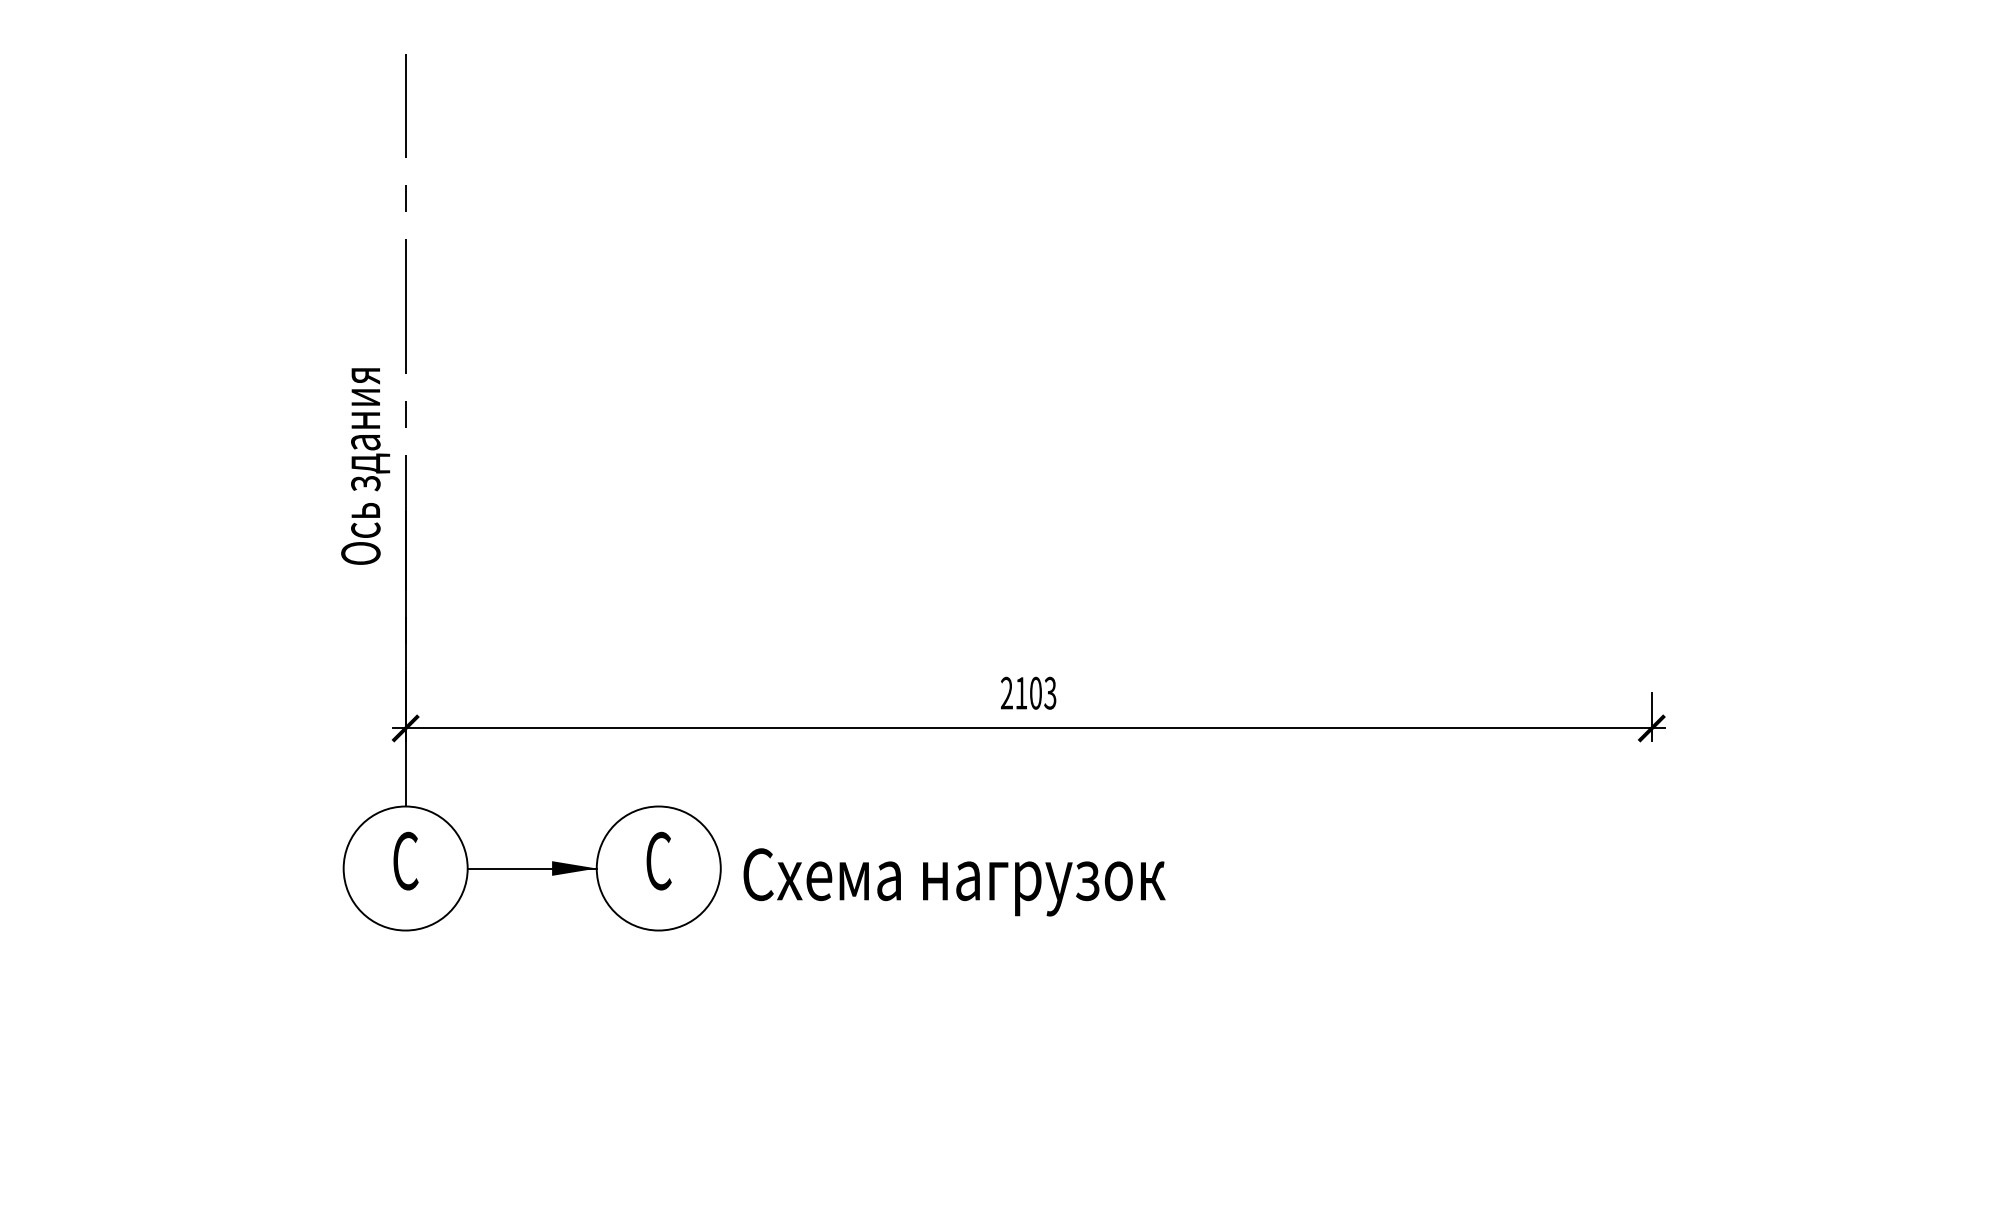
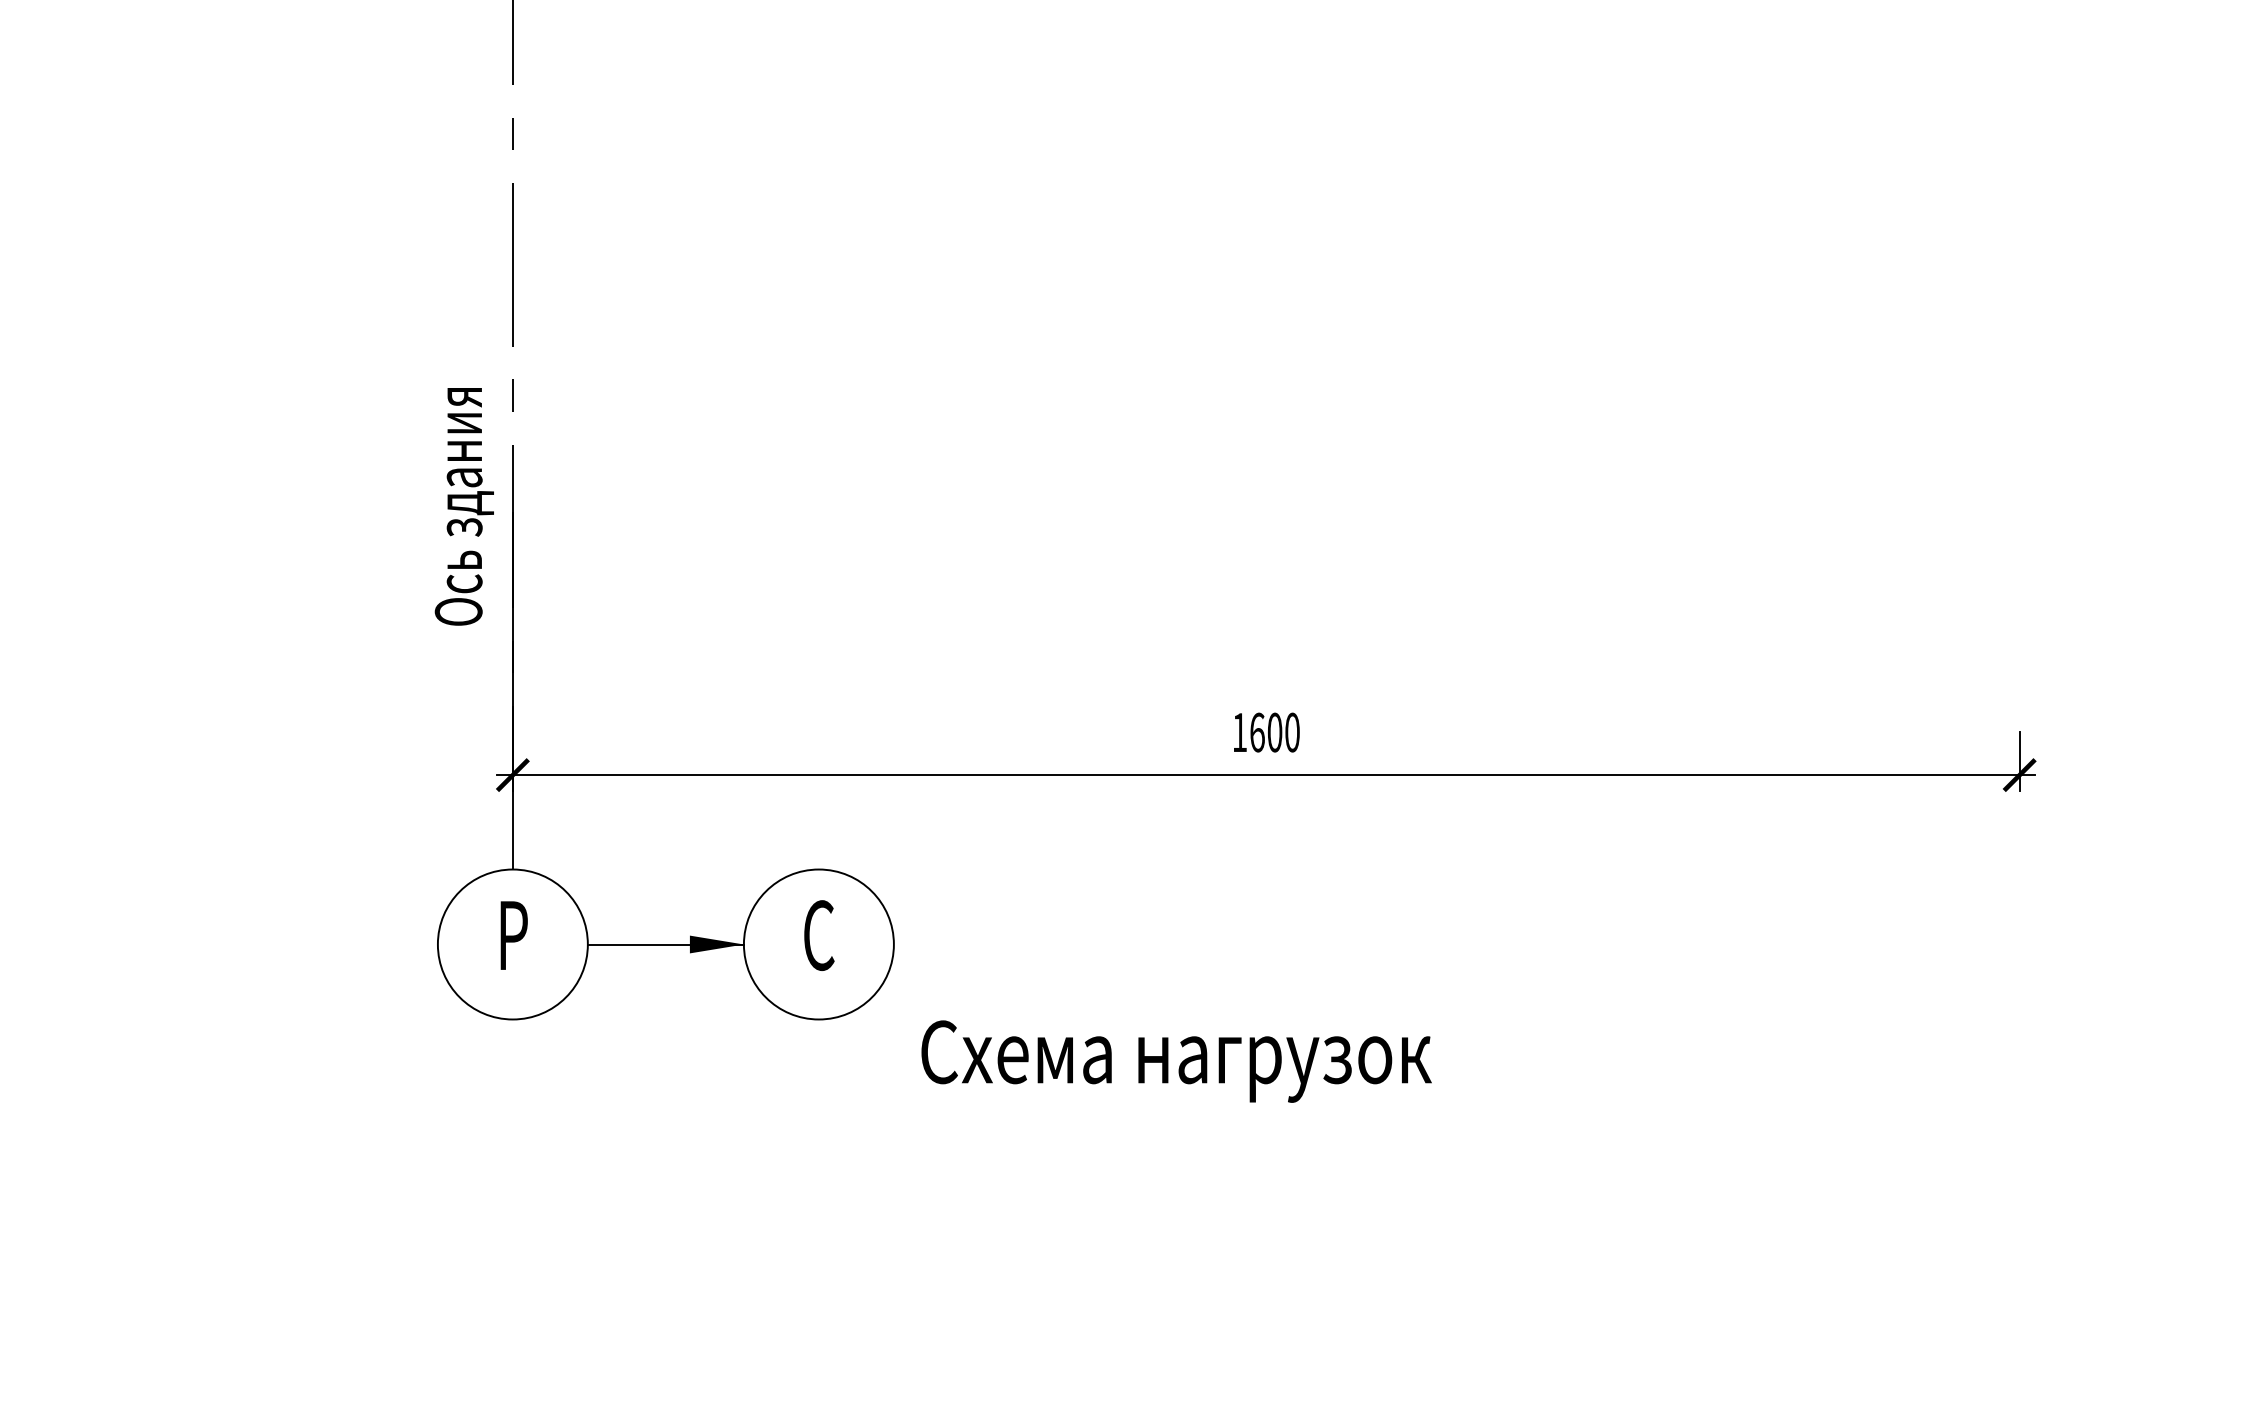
text: (365, 466) -> (464, 506), moved
text: (1028, 692) -> (1265, 731), 2103 -> 1600
text: (405, 860) -> (512, 934), C -> P
text: (954, 882) -> (1176, 1061), moved

